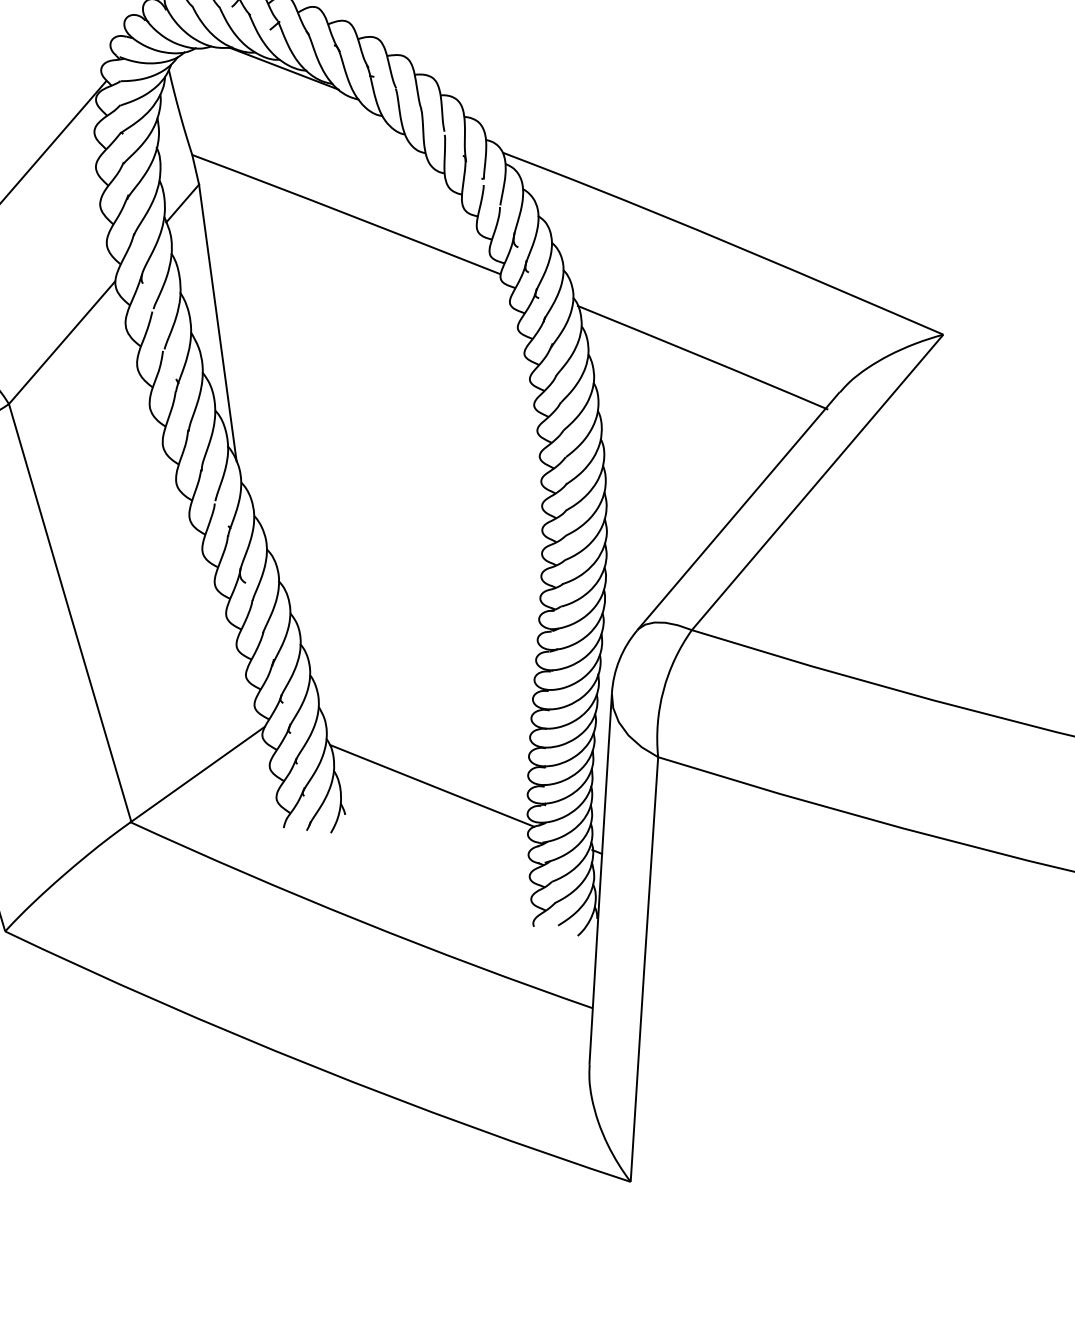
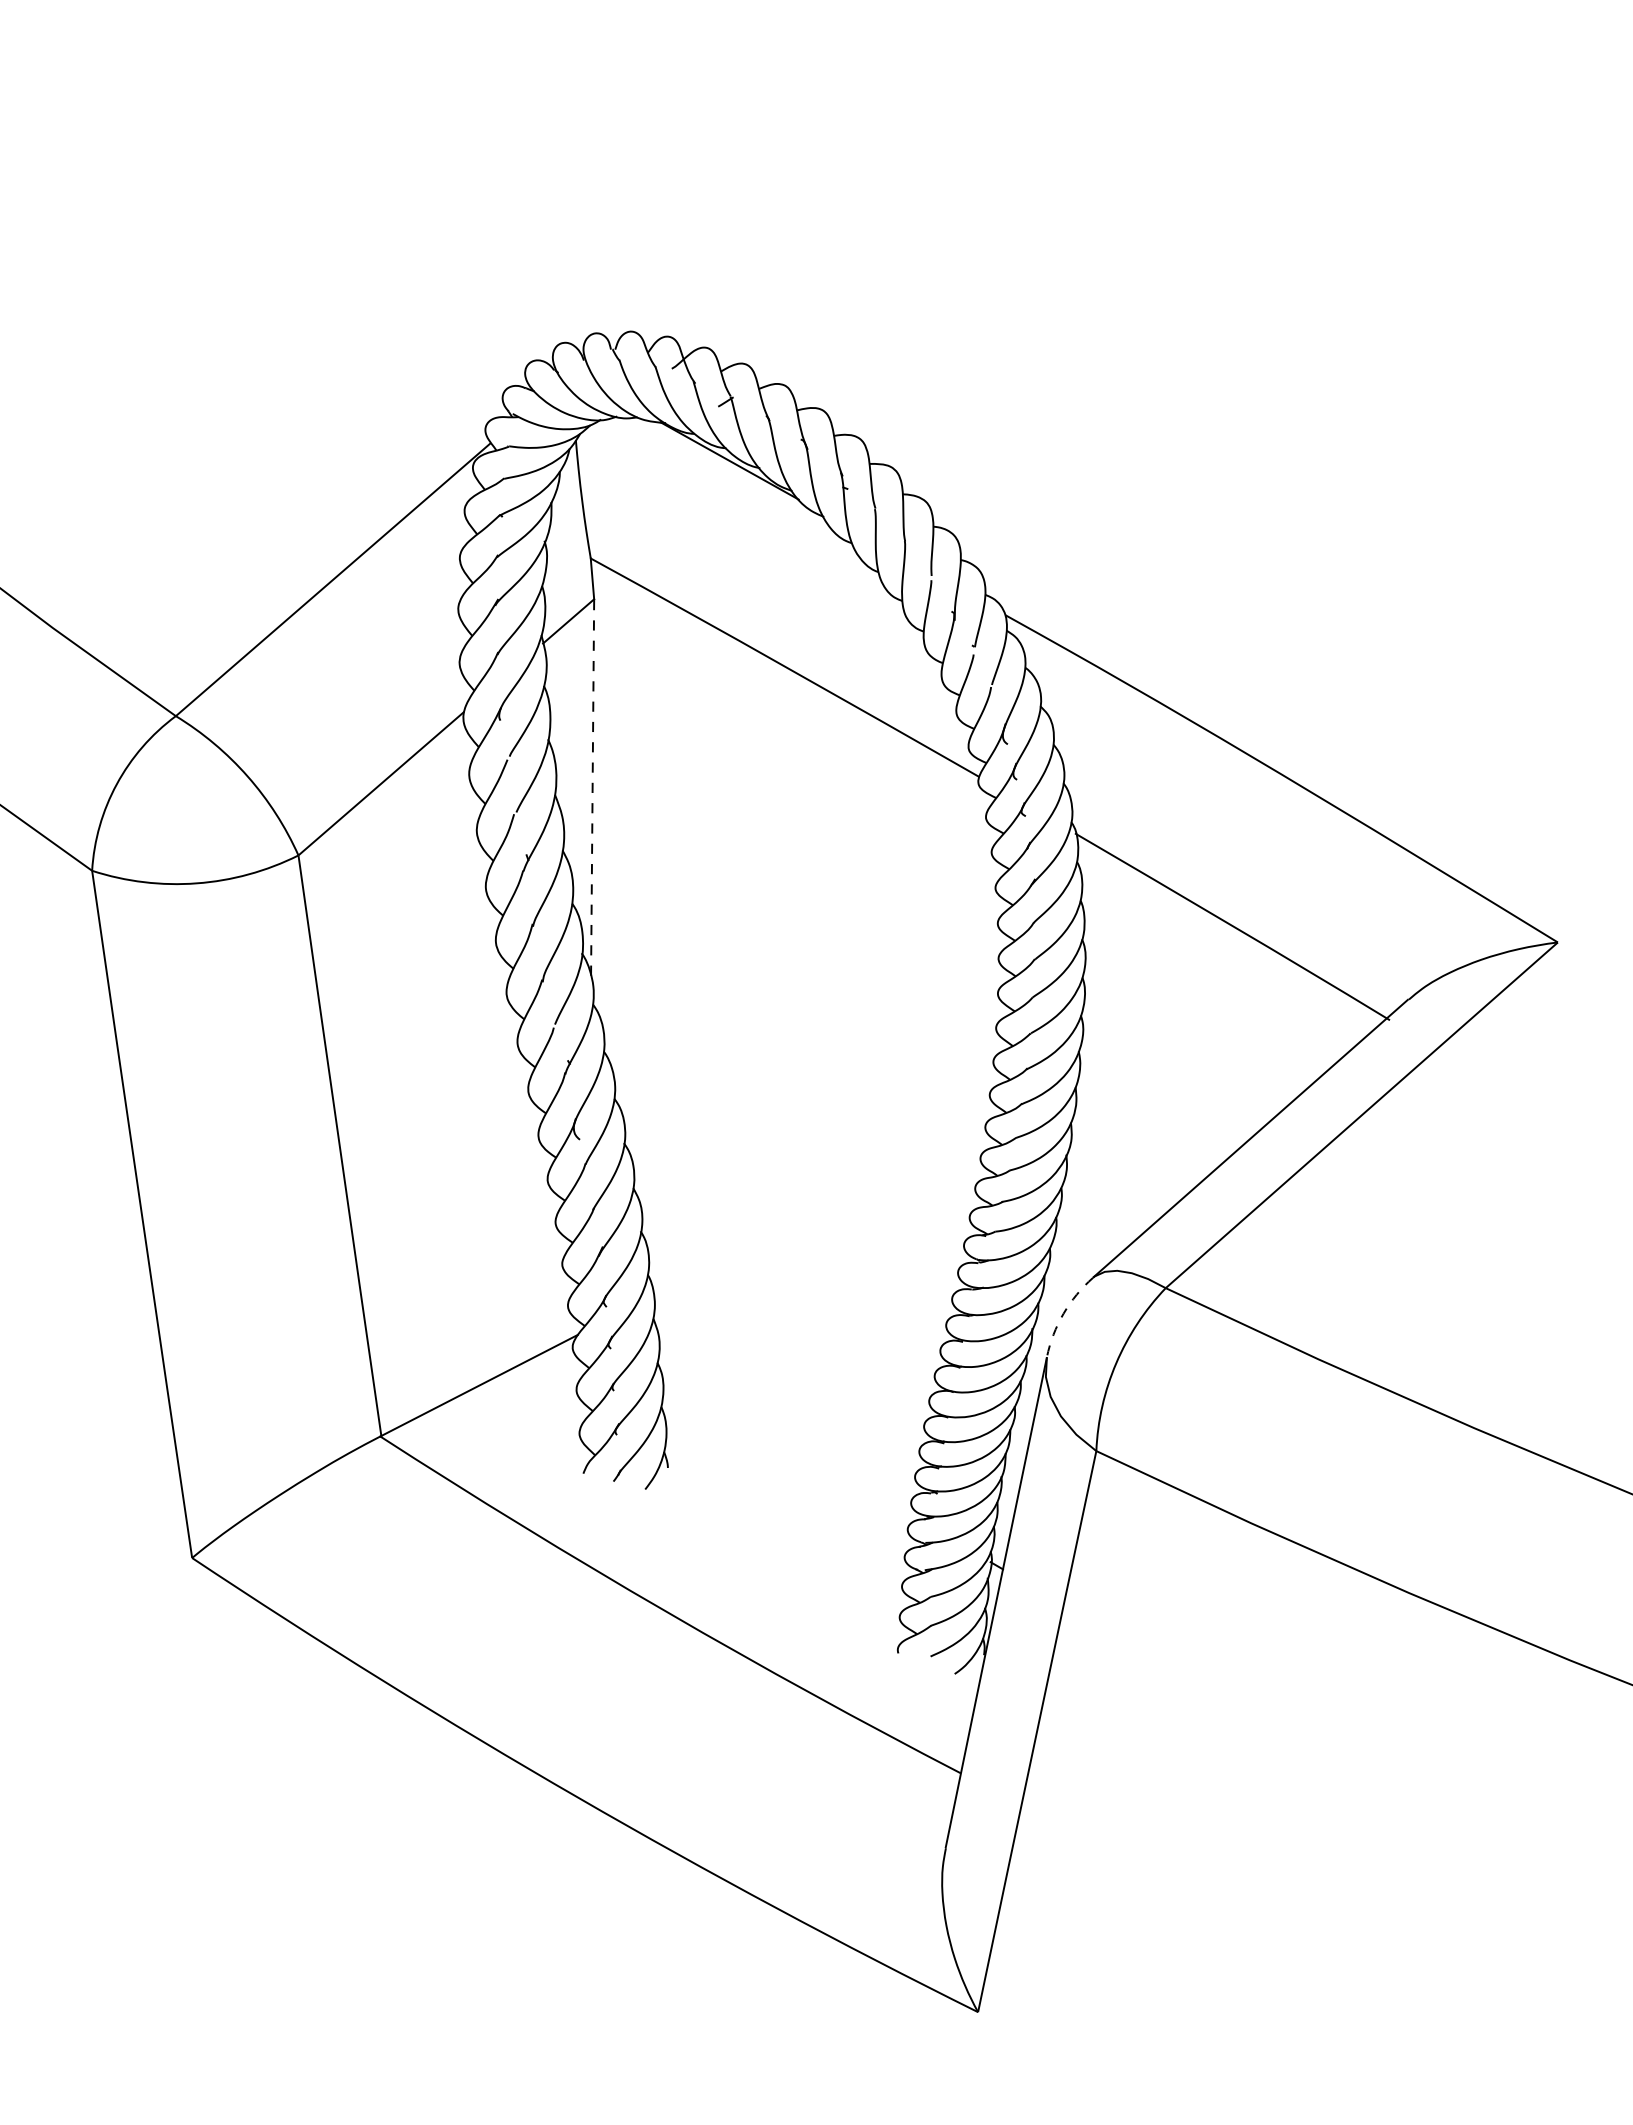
line: (217, 323) -> (592, 787), solid -> dashed
arc: (619, 659) -> (1063, 1313), solid -> dashed
line: (432, 785) -> (789, 1445), removed

